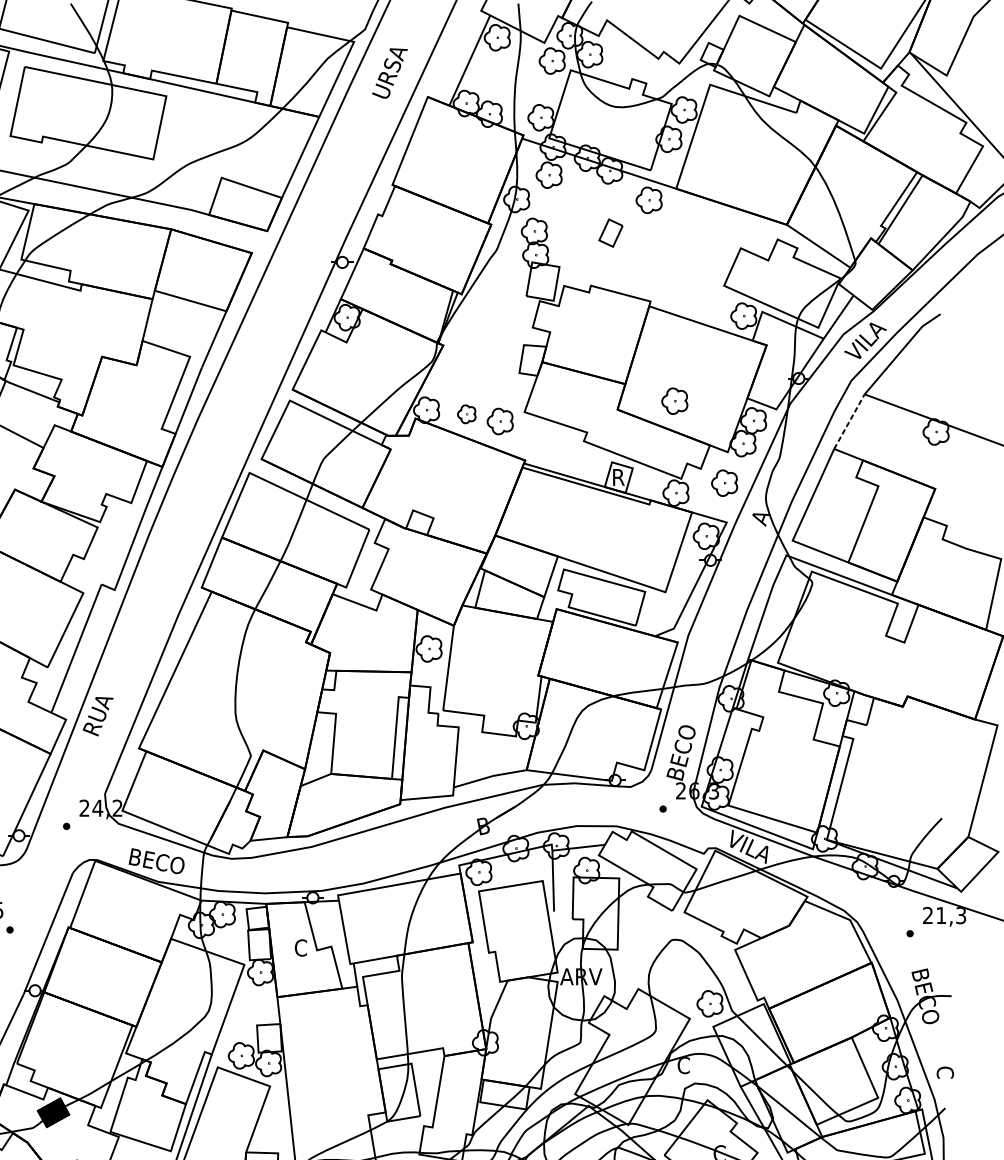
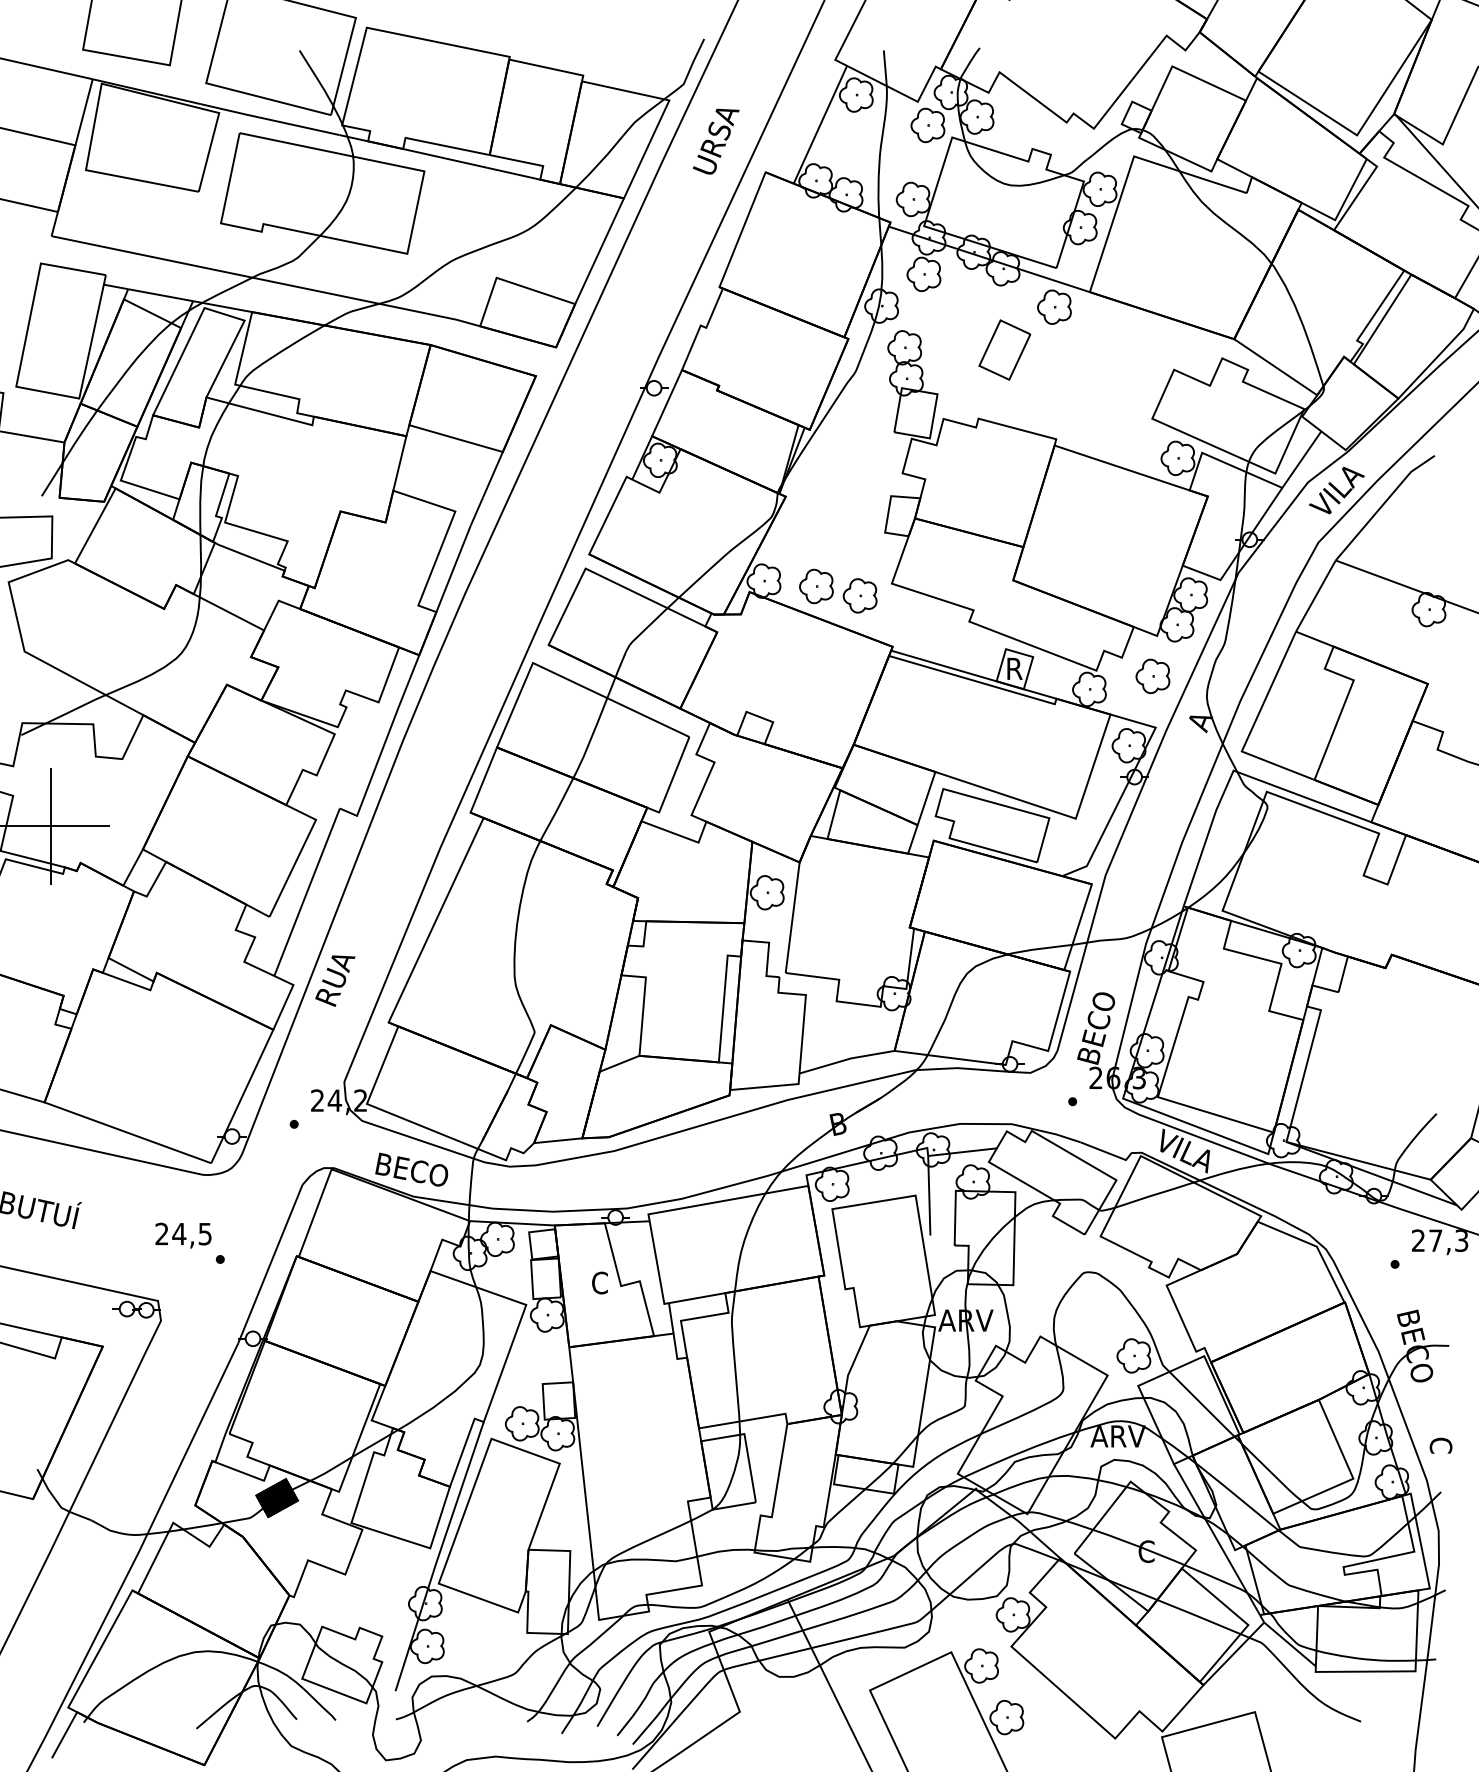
part: (610, 232) -> (1004, 349), size x1.67
part: (674, 401) -> (1087, 569), removed
part: (466, 414) -> (816, 586), size x1.43
line: (849, 421) -> (1315, 596), dashed -> solid
text: (941, 915) -> (1435, 1240), 21,3 -> 27,3
text: (697, 1065) -> (1117, 1436), C -> ARV

